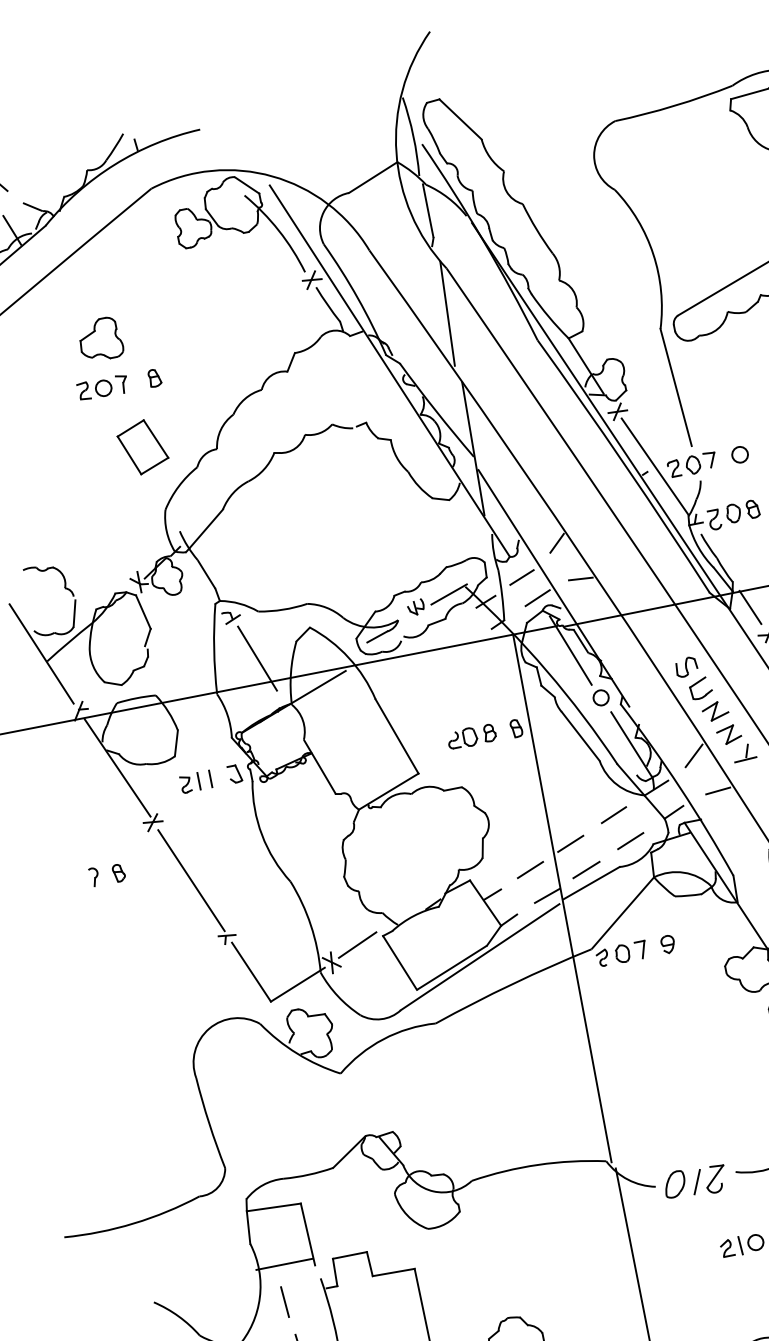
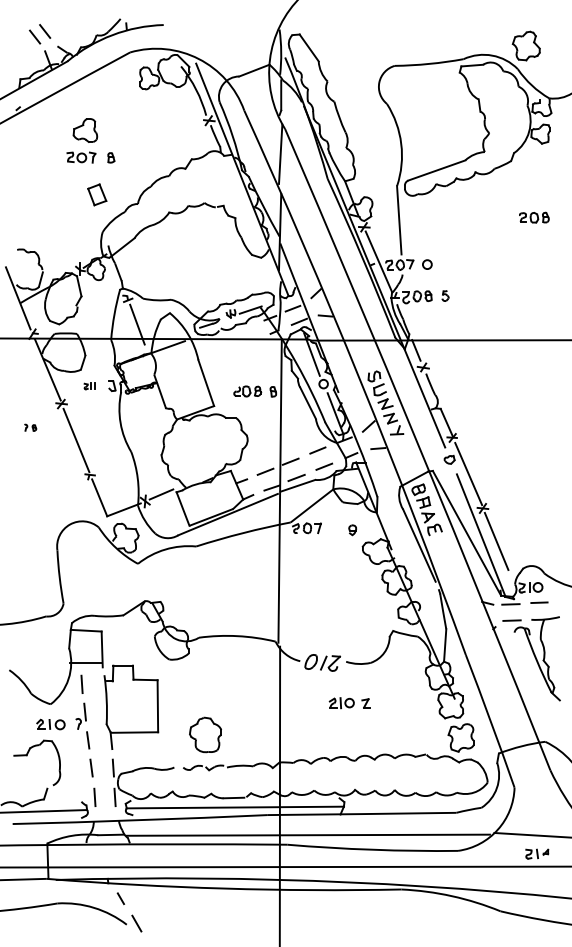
part: (143, 446) -> (97, 194), size x0.7
part: (195, 782) -> (89, 386), size x0.6
part: (107, 873) -> (30, 427), size x0.6
part: (667, 945) -> (352, 530), moved

